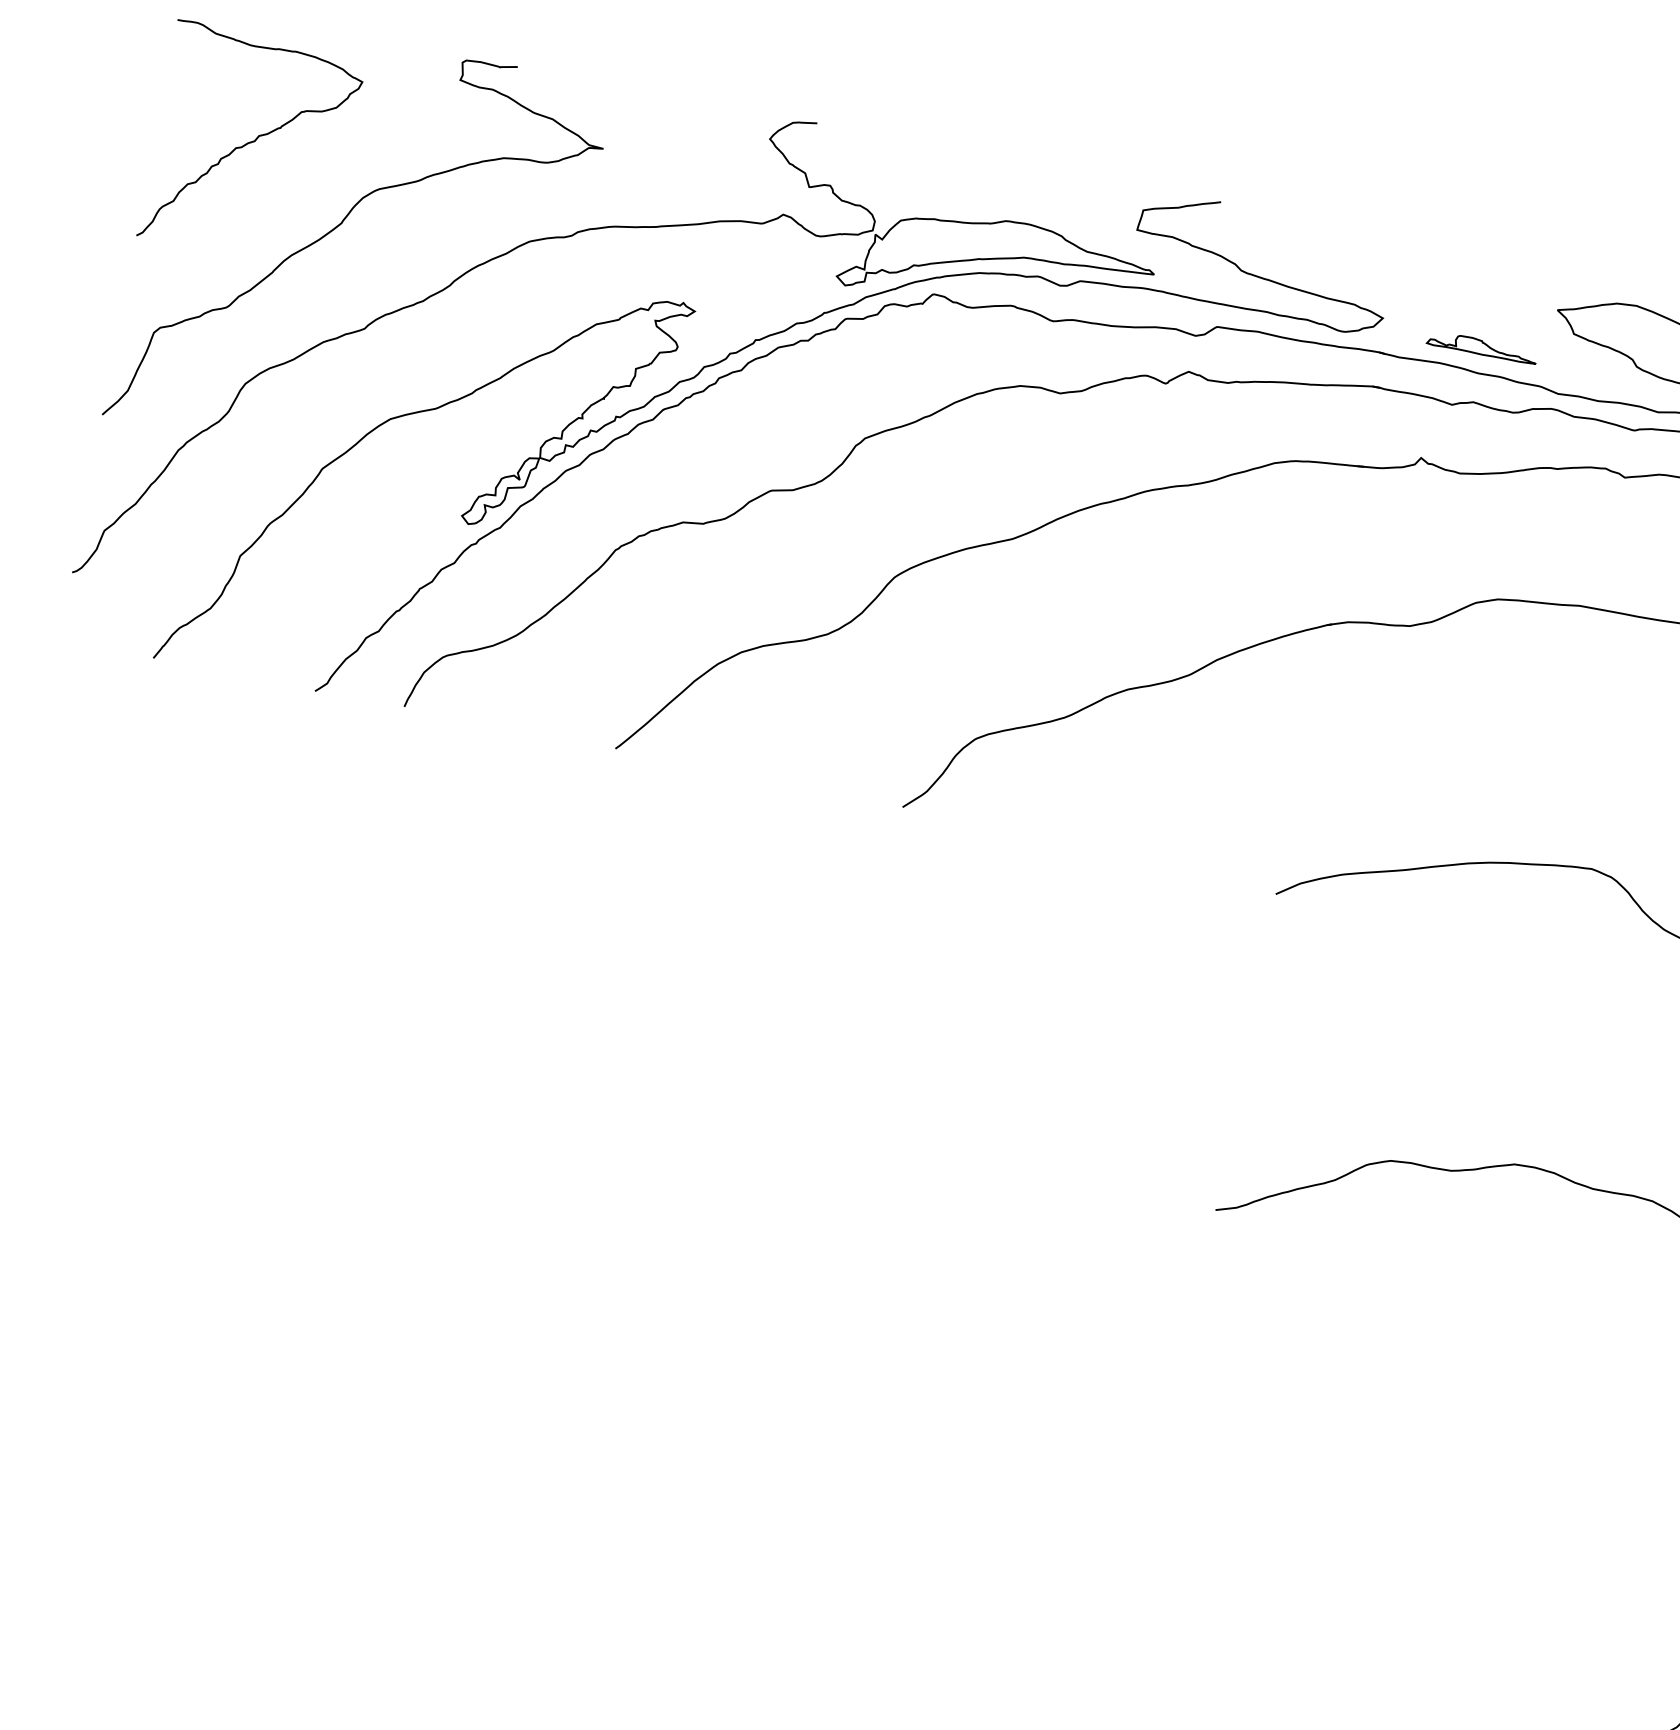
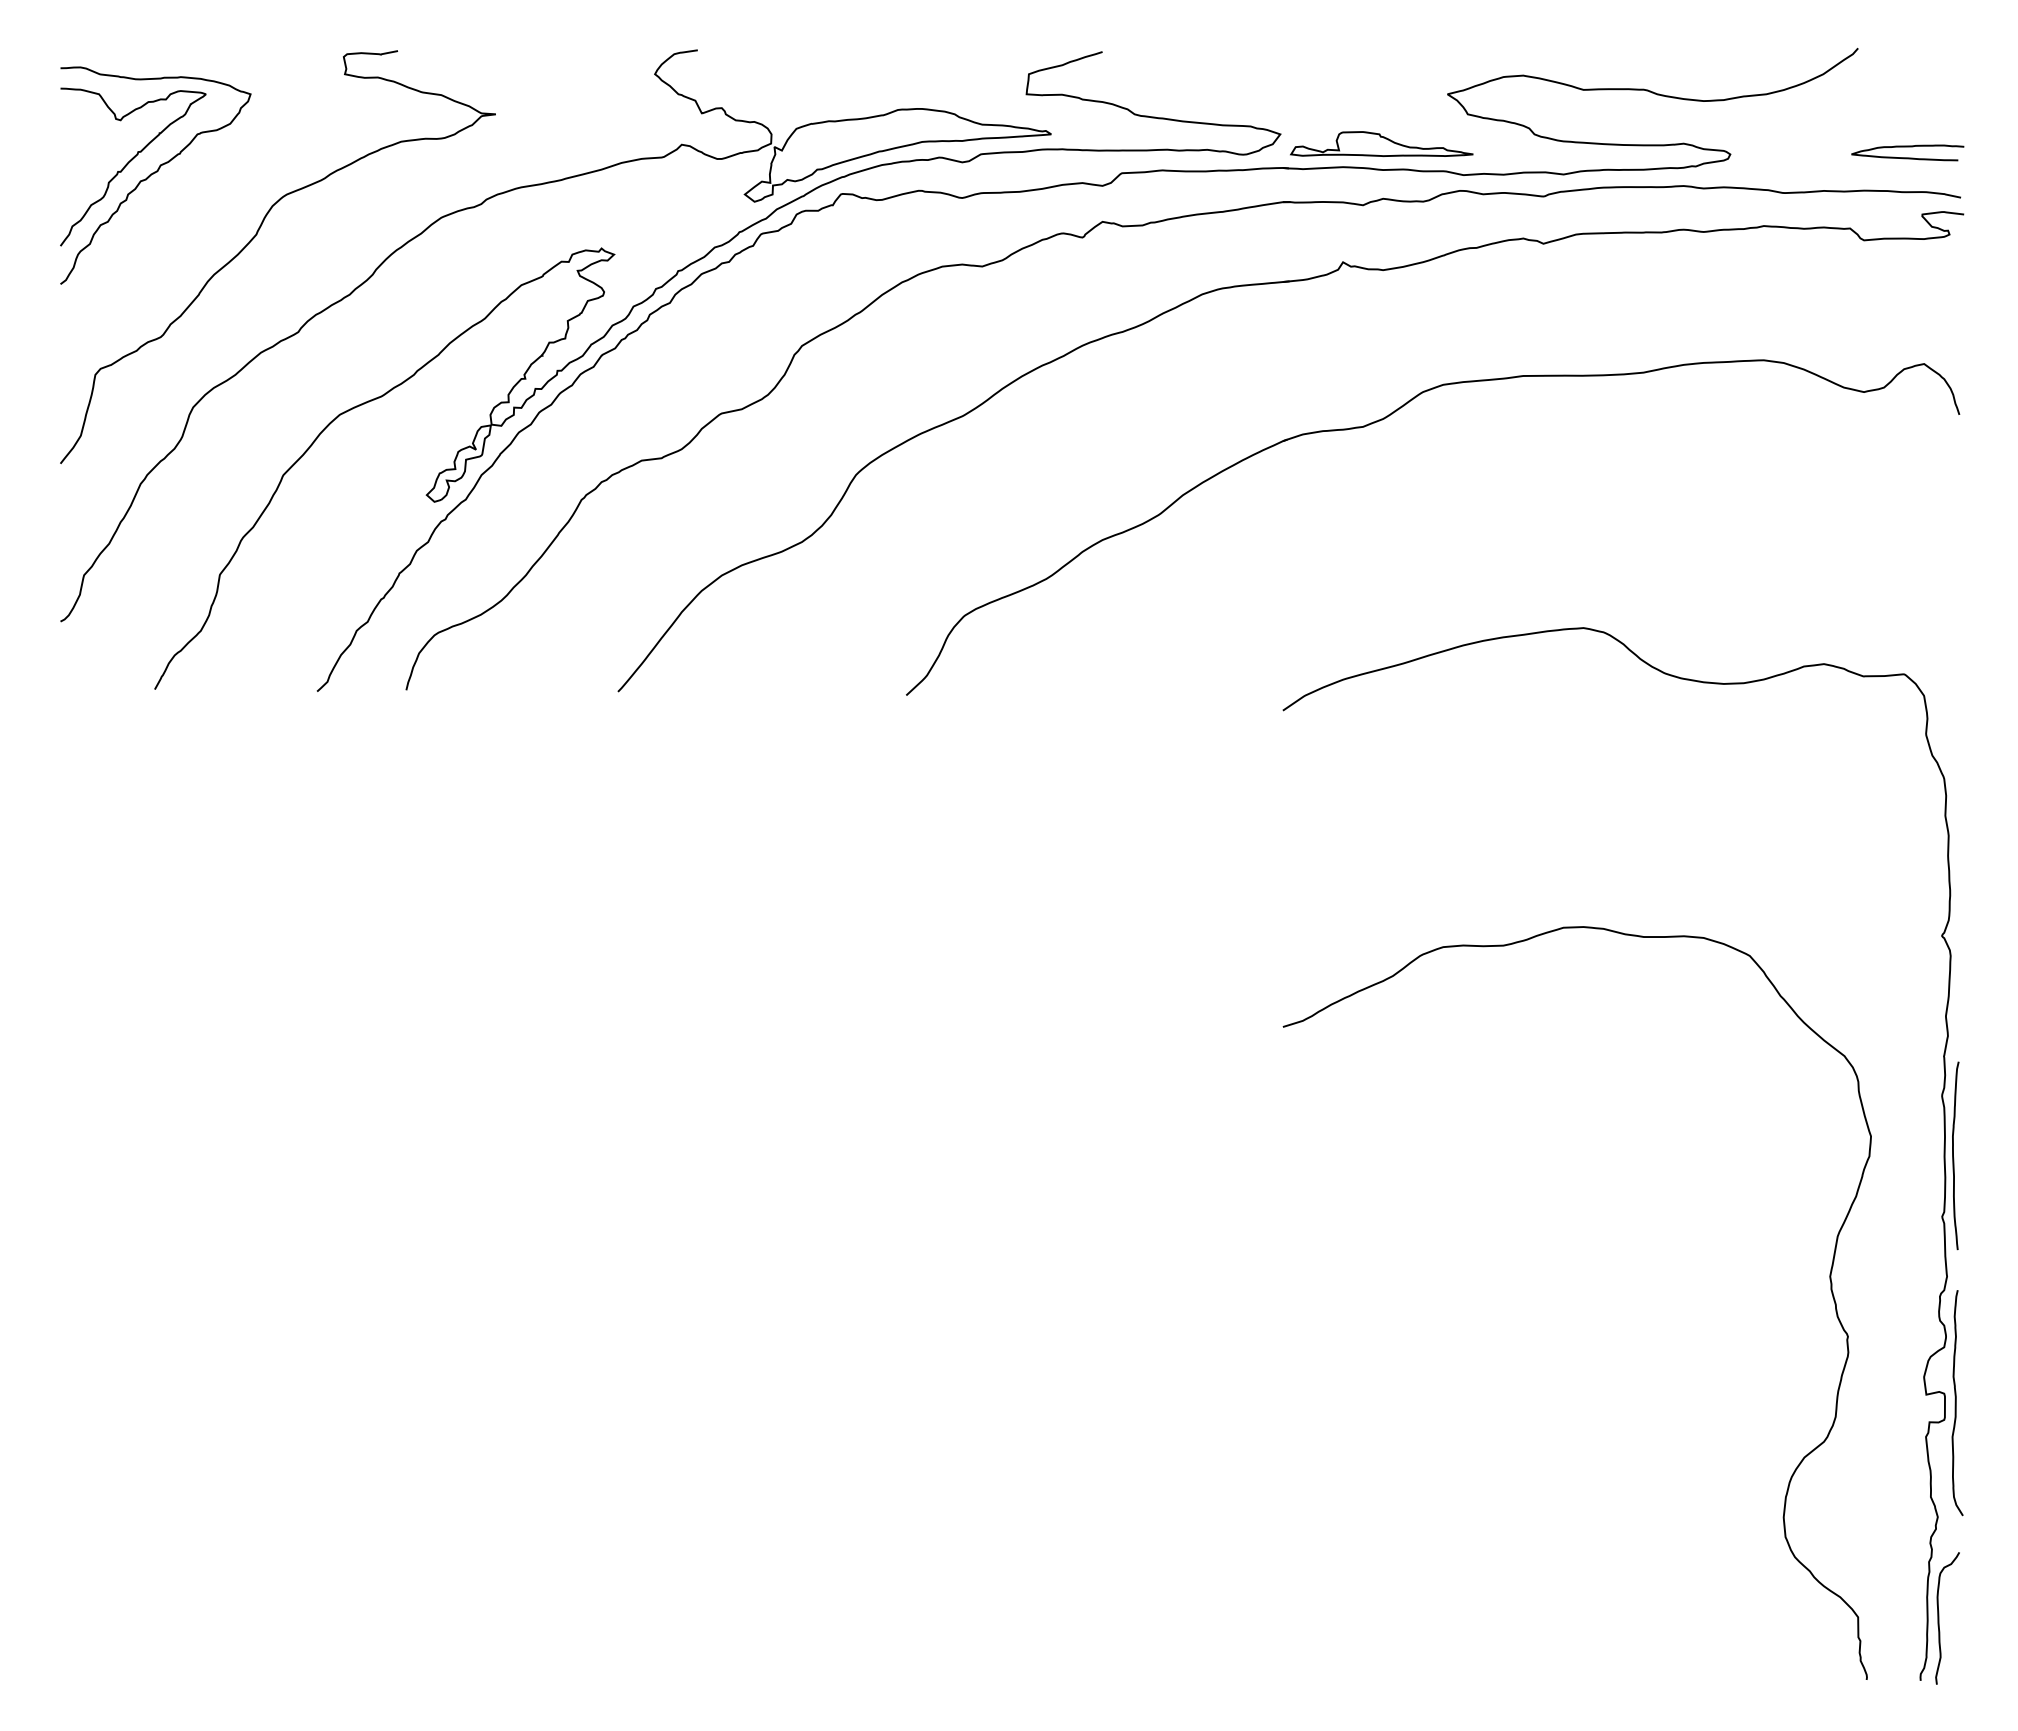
curve: (229, 127) -> (130, 162), added
part: (1482, 346) -> (1381, 143), size x1.67

